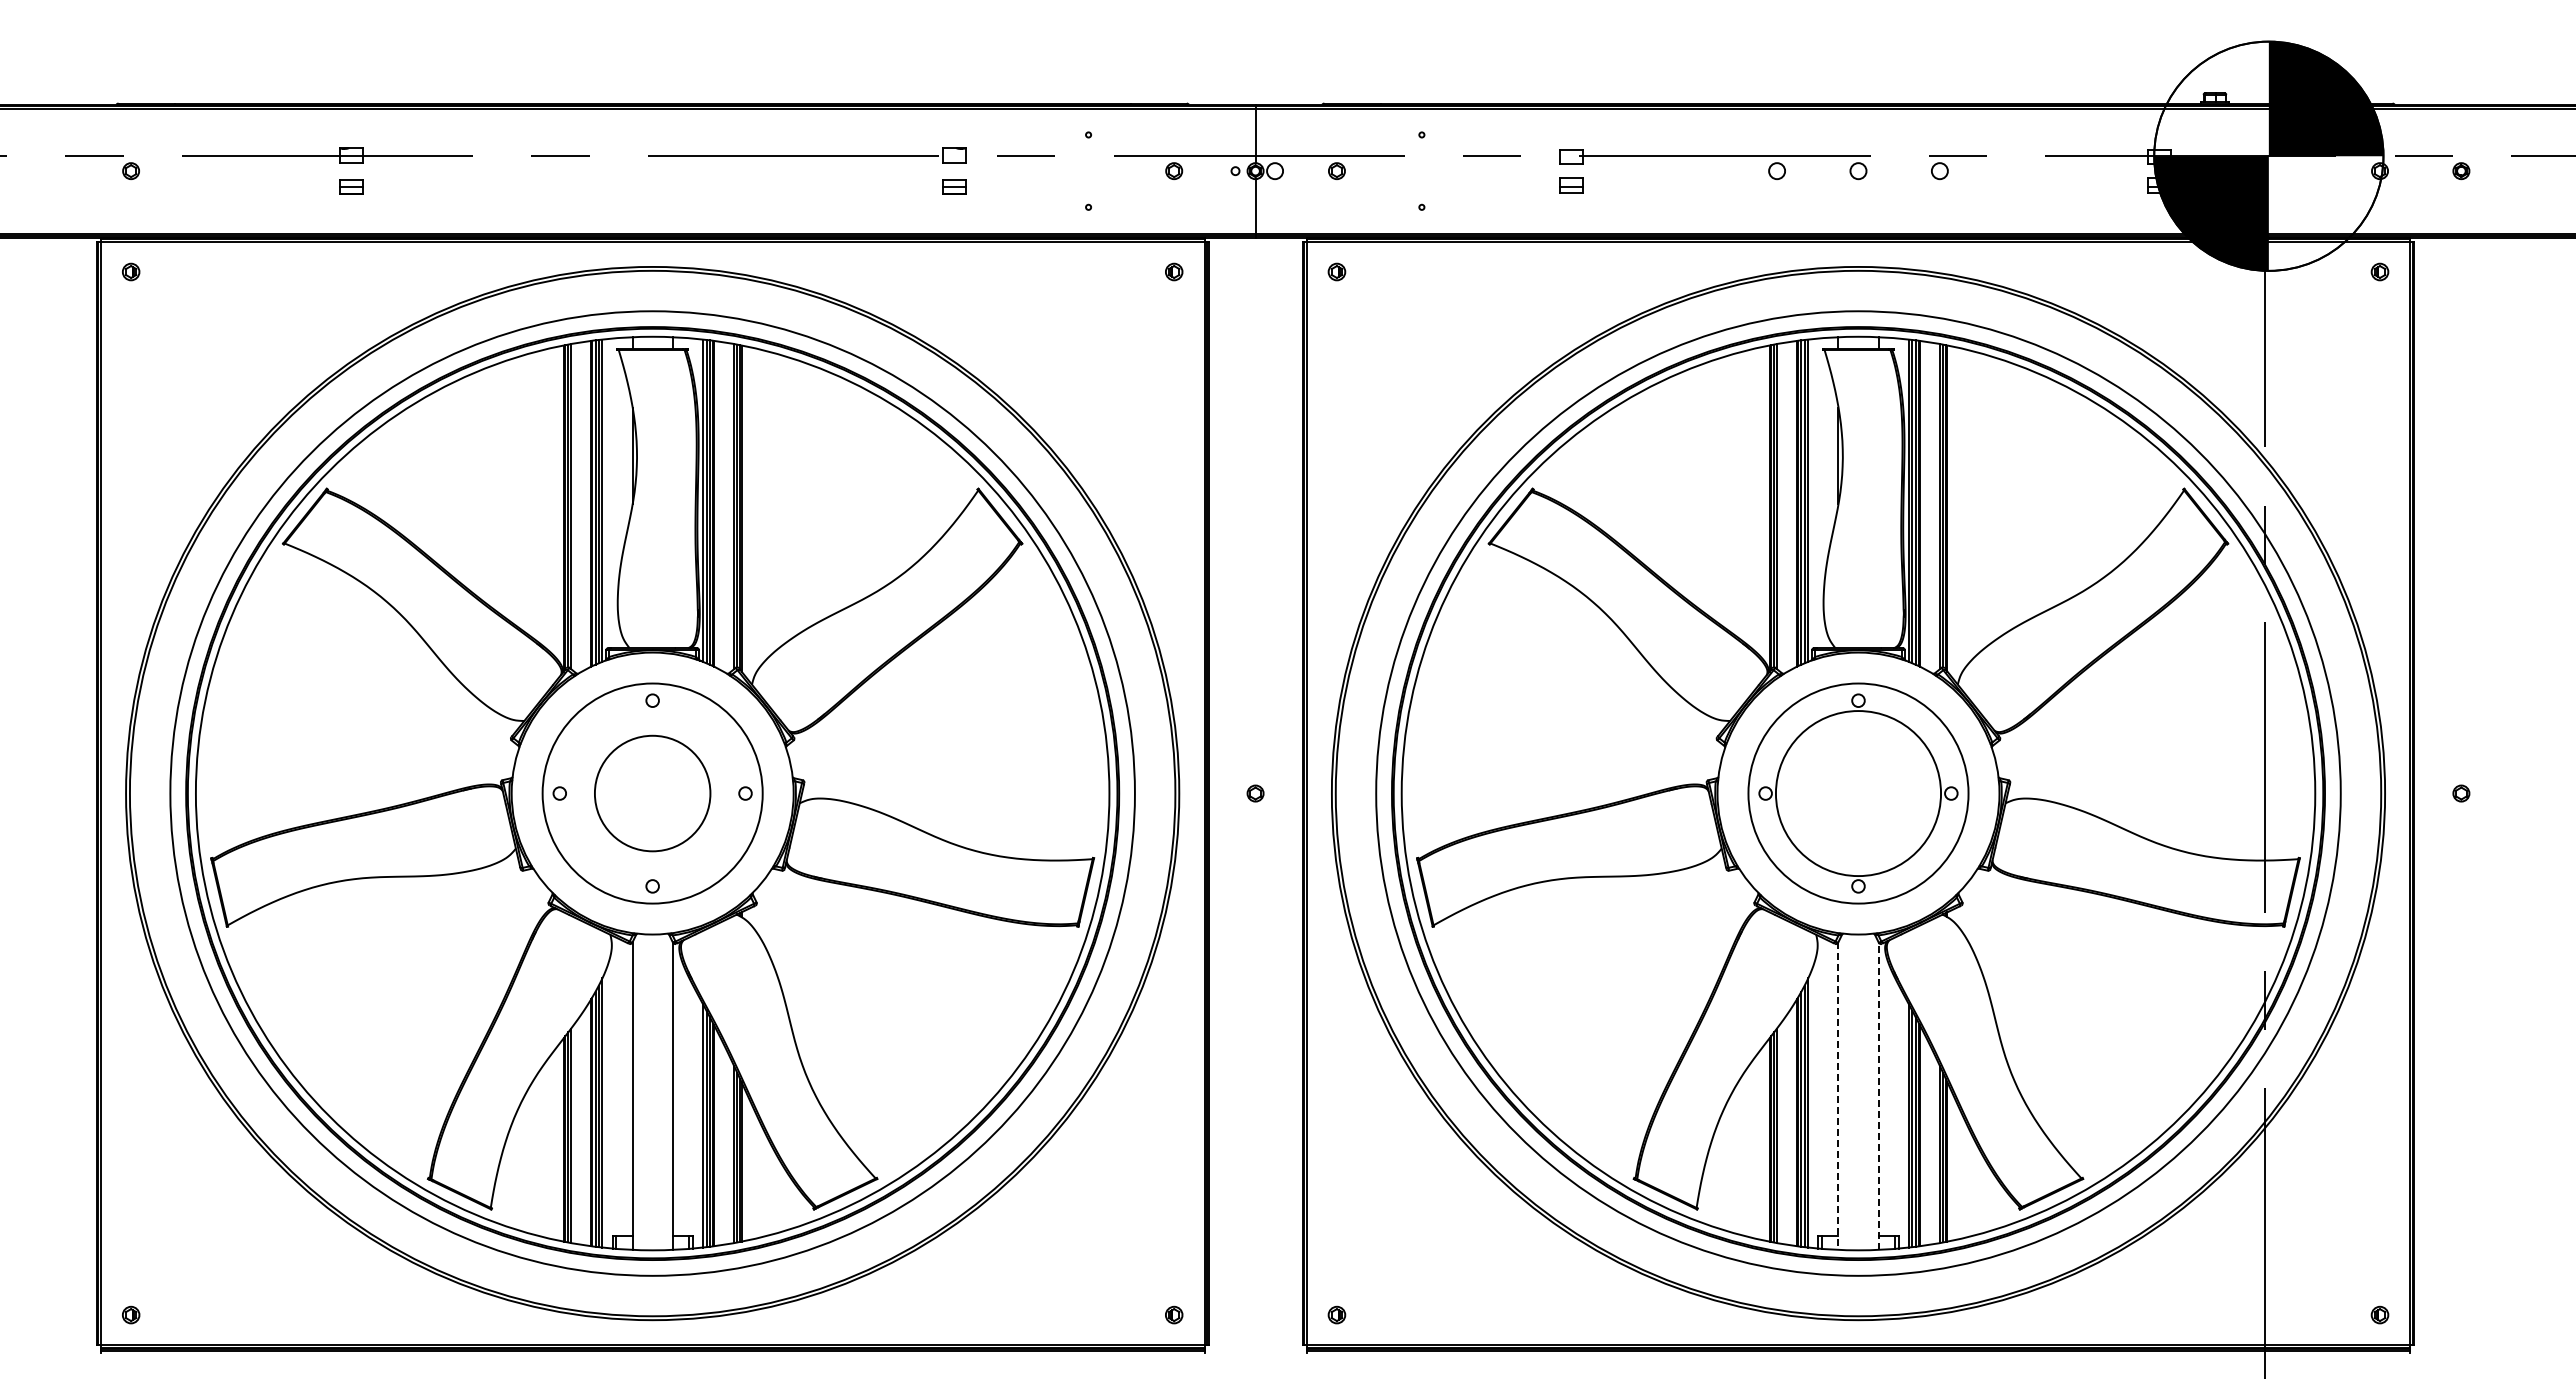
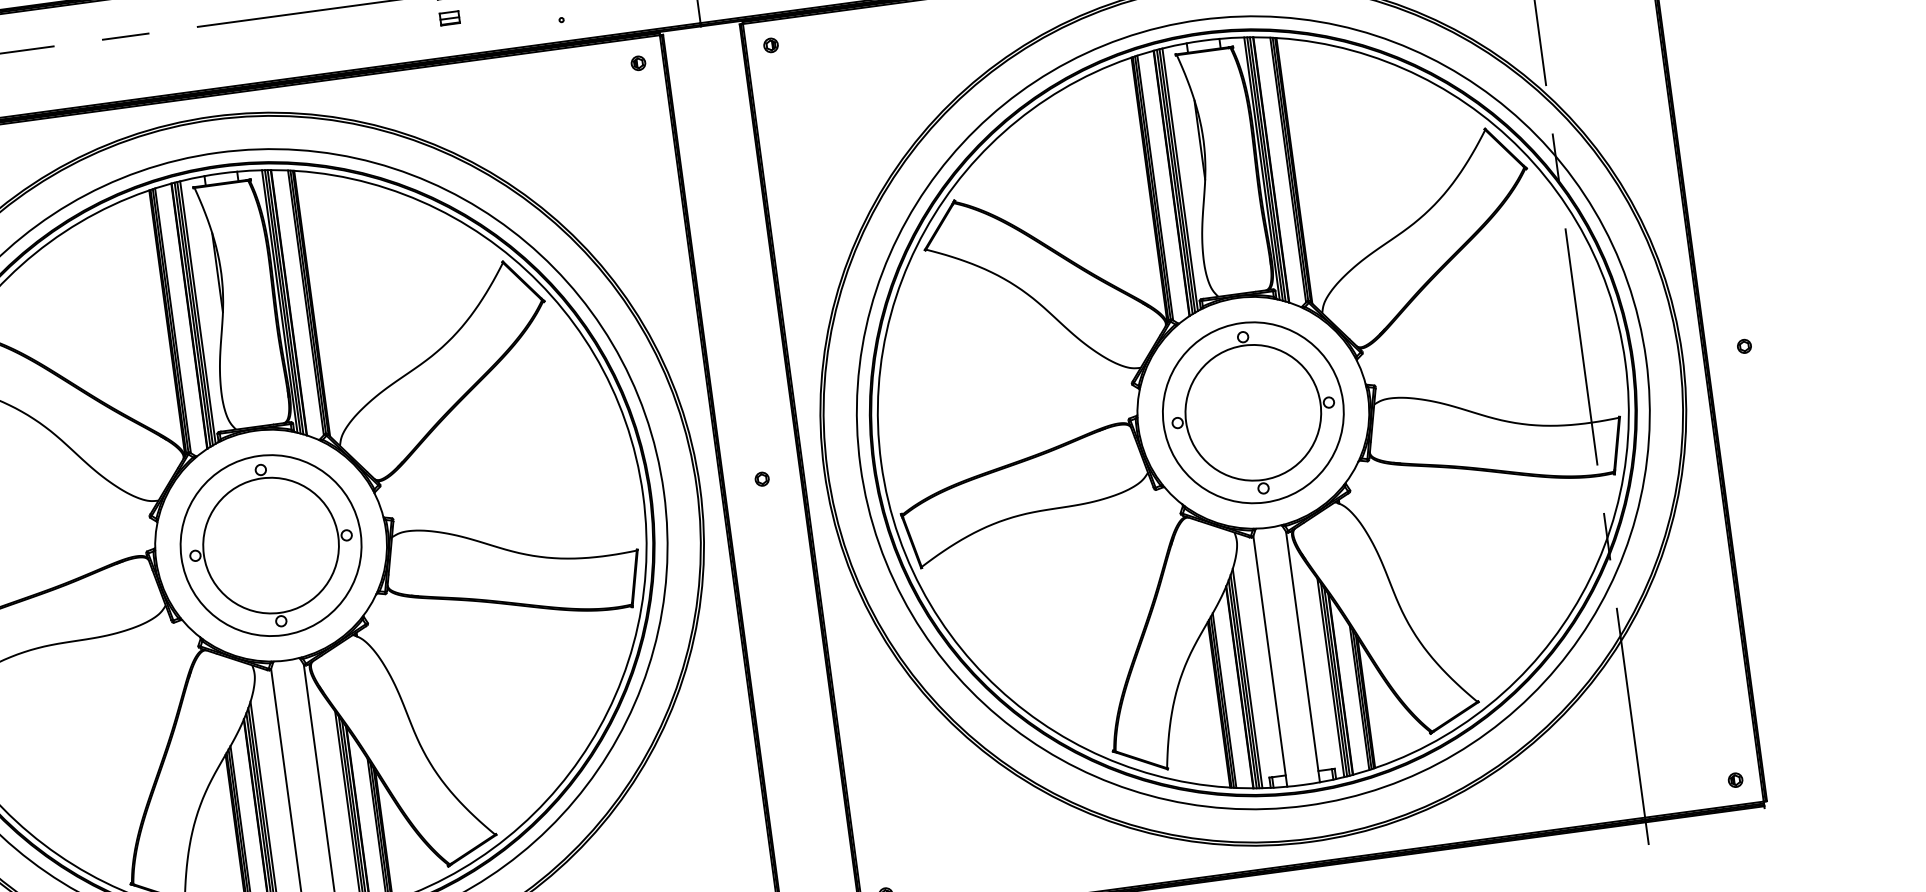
circle: (652, 793) -> (270, 545), size x1.43
line: (1838, 1096) -> (1270, 661), dashed -> solid
line: (1878, 1096) -> (1303, 657), dashed -> solid

